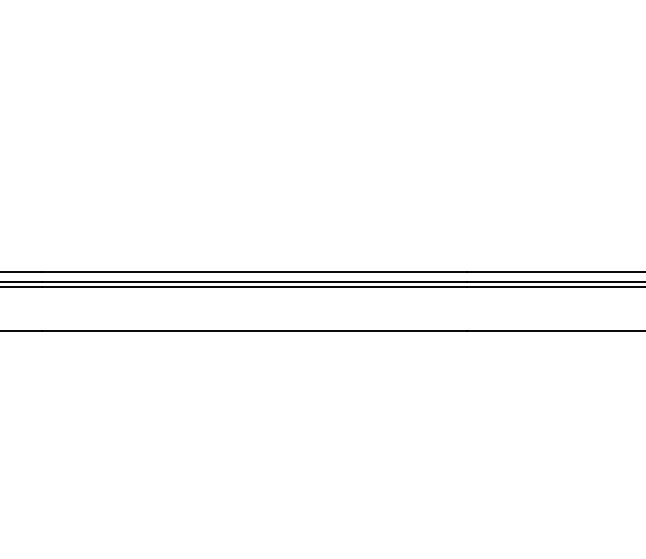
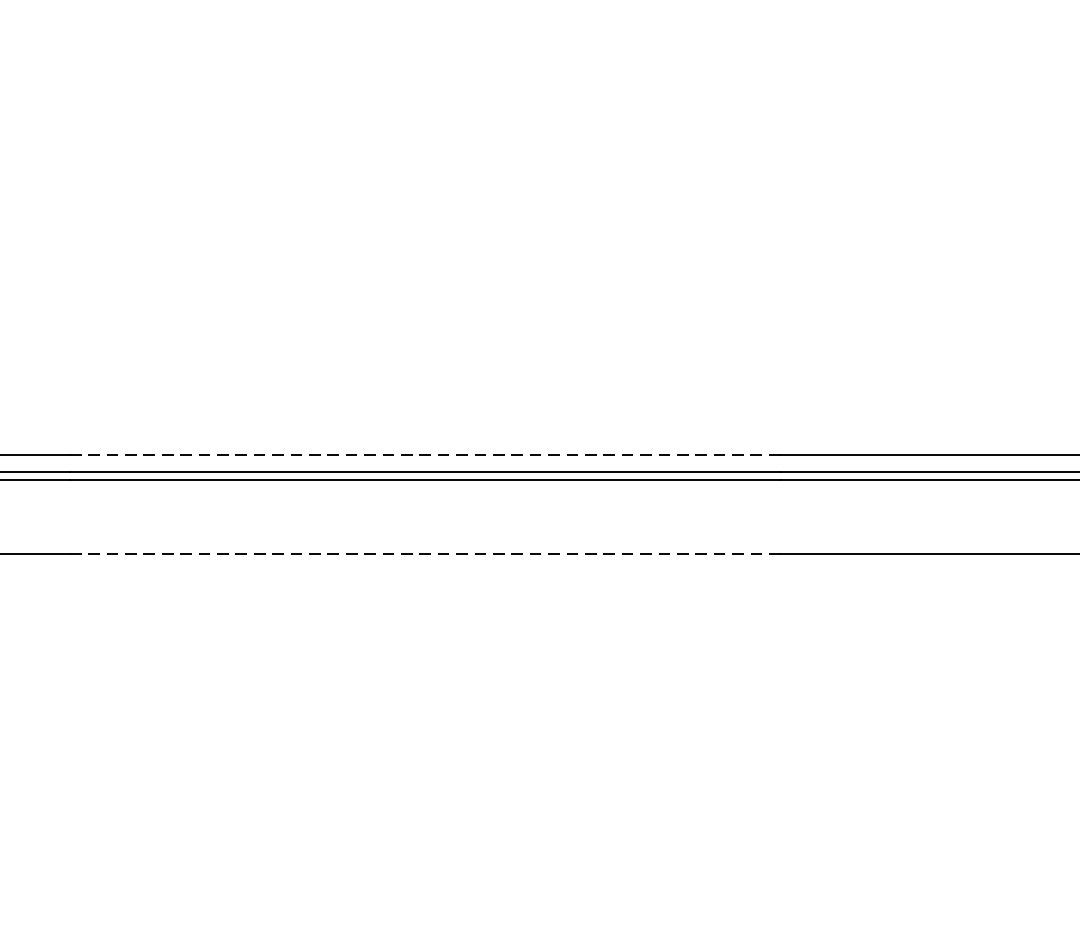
line: (253, 272) -> (423, 455), solid -> dashed
line: (254, 331) -> (425, 554), solid -> dashed

